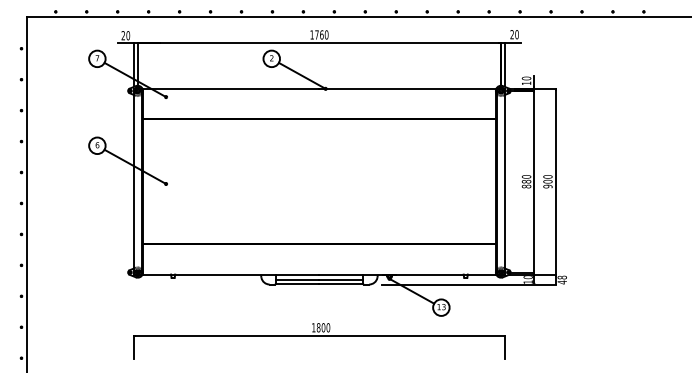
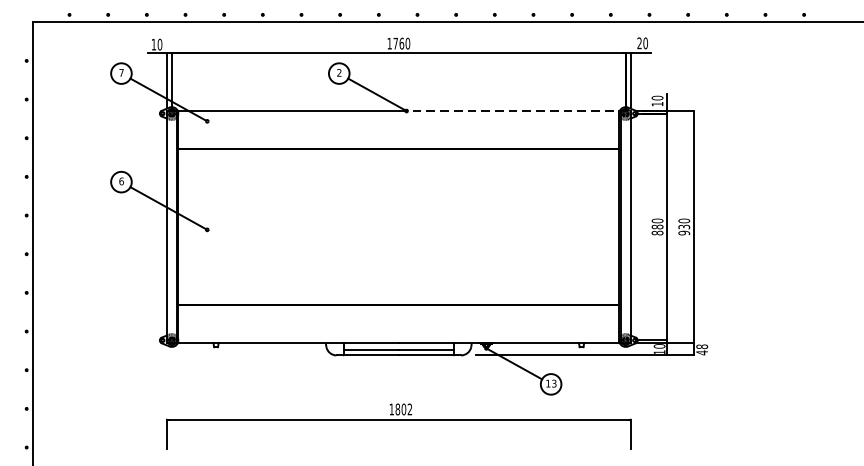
text: (122, 35) -> (152, 44), 20 -> 10
line: (412, 88) -> (515, 110), solid -> dashed
text: (547, 181) -> (683, 226), 900 -> 930
text: (328, 327) -> (410, 409), 1800 -> 1802

